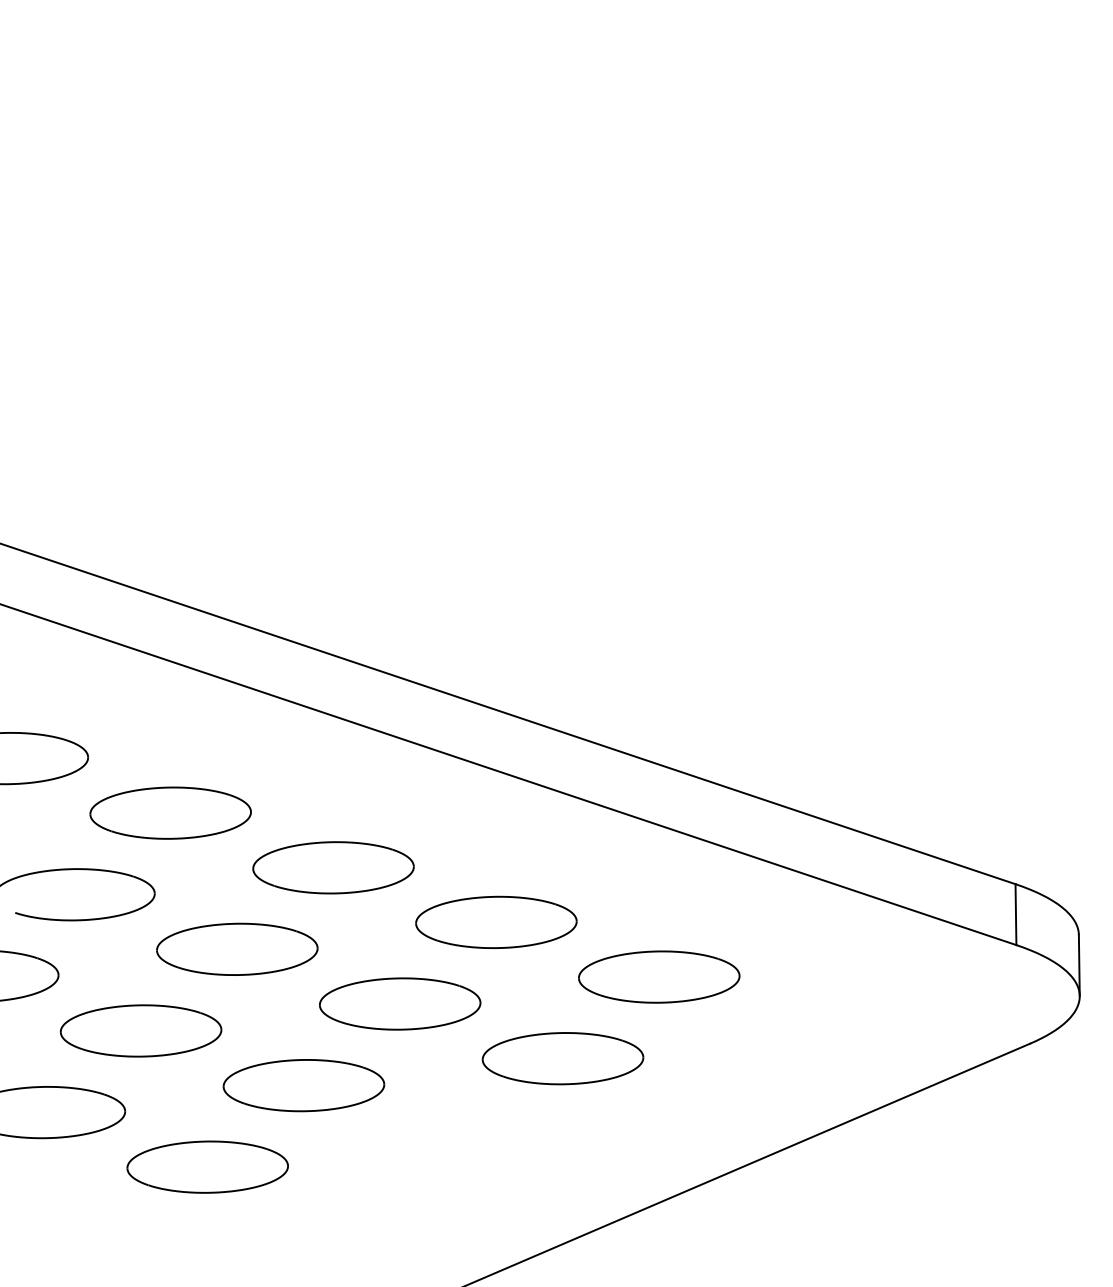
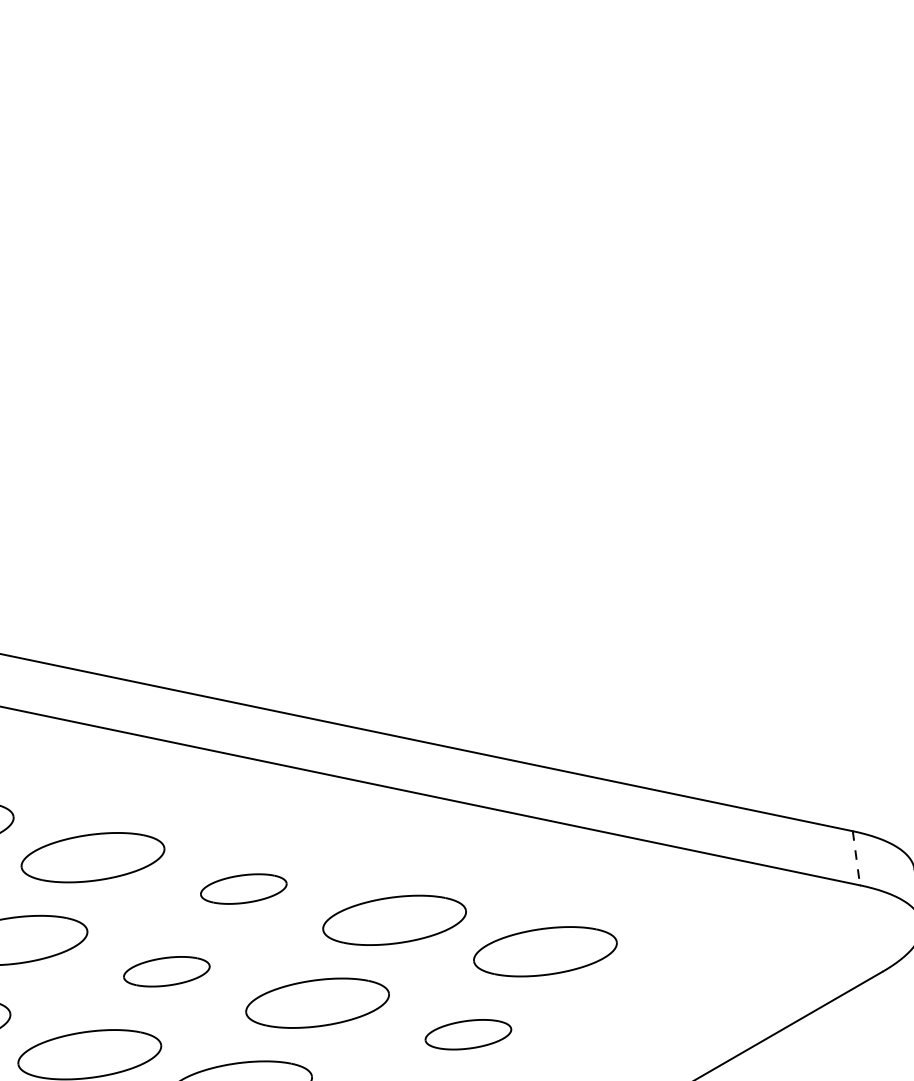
part: (333, 867) -> (243, 888), size x0.6
line: (1015, 915) -> (856, 859), solid -> dashed
part: (237, 948) -> (166, 971), size x0.6
part: (562, 1058) -> (467, 1034), size x0.6

